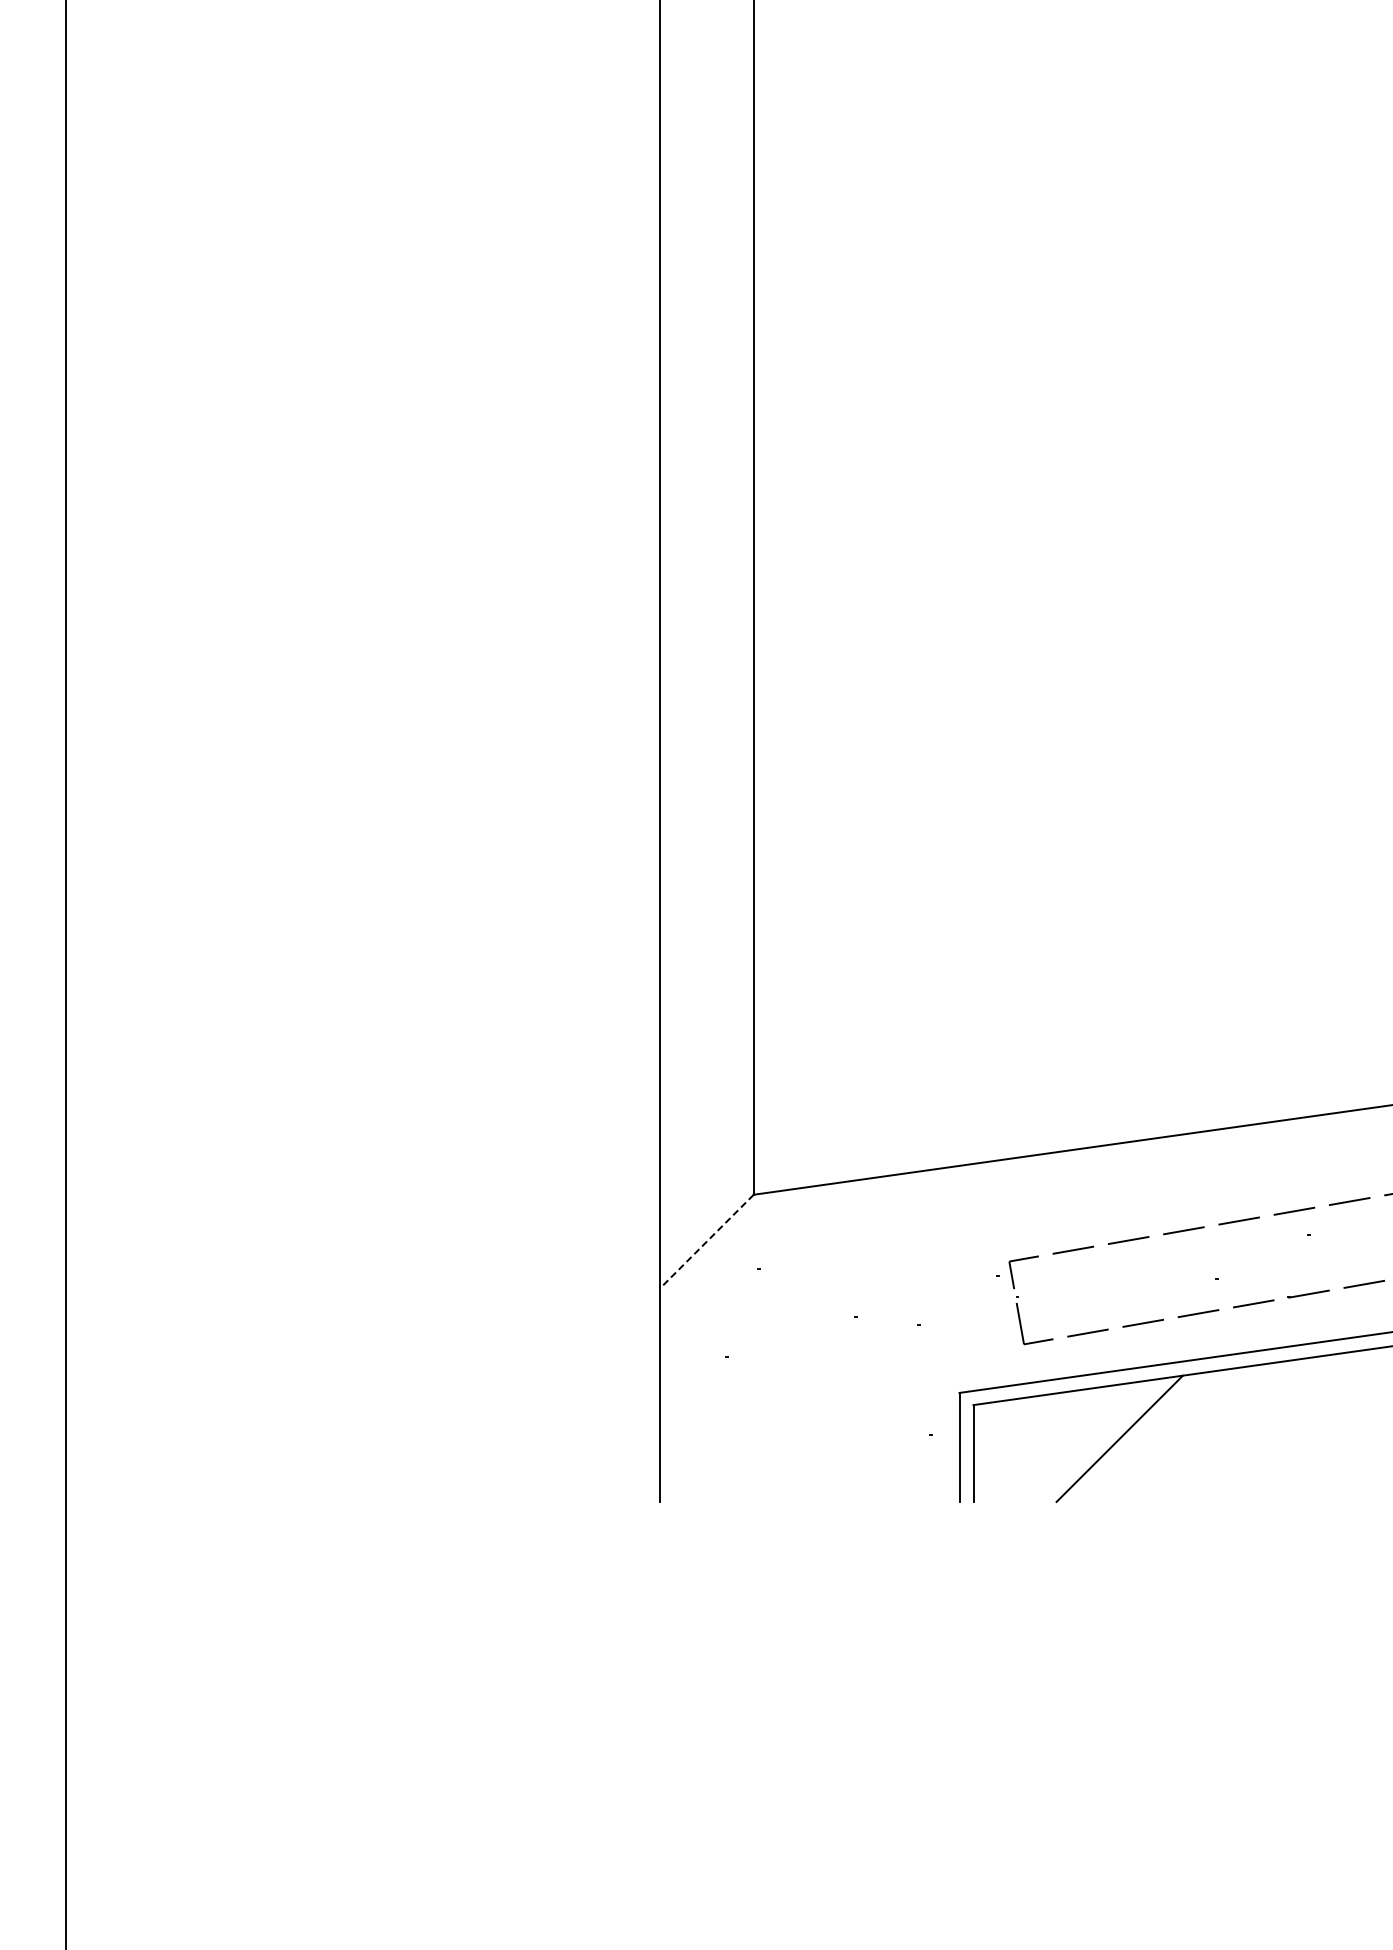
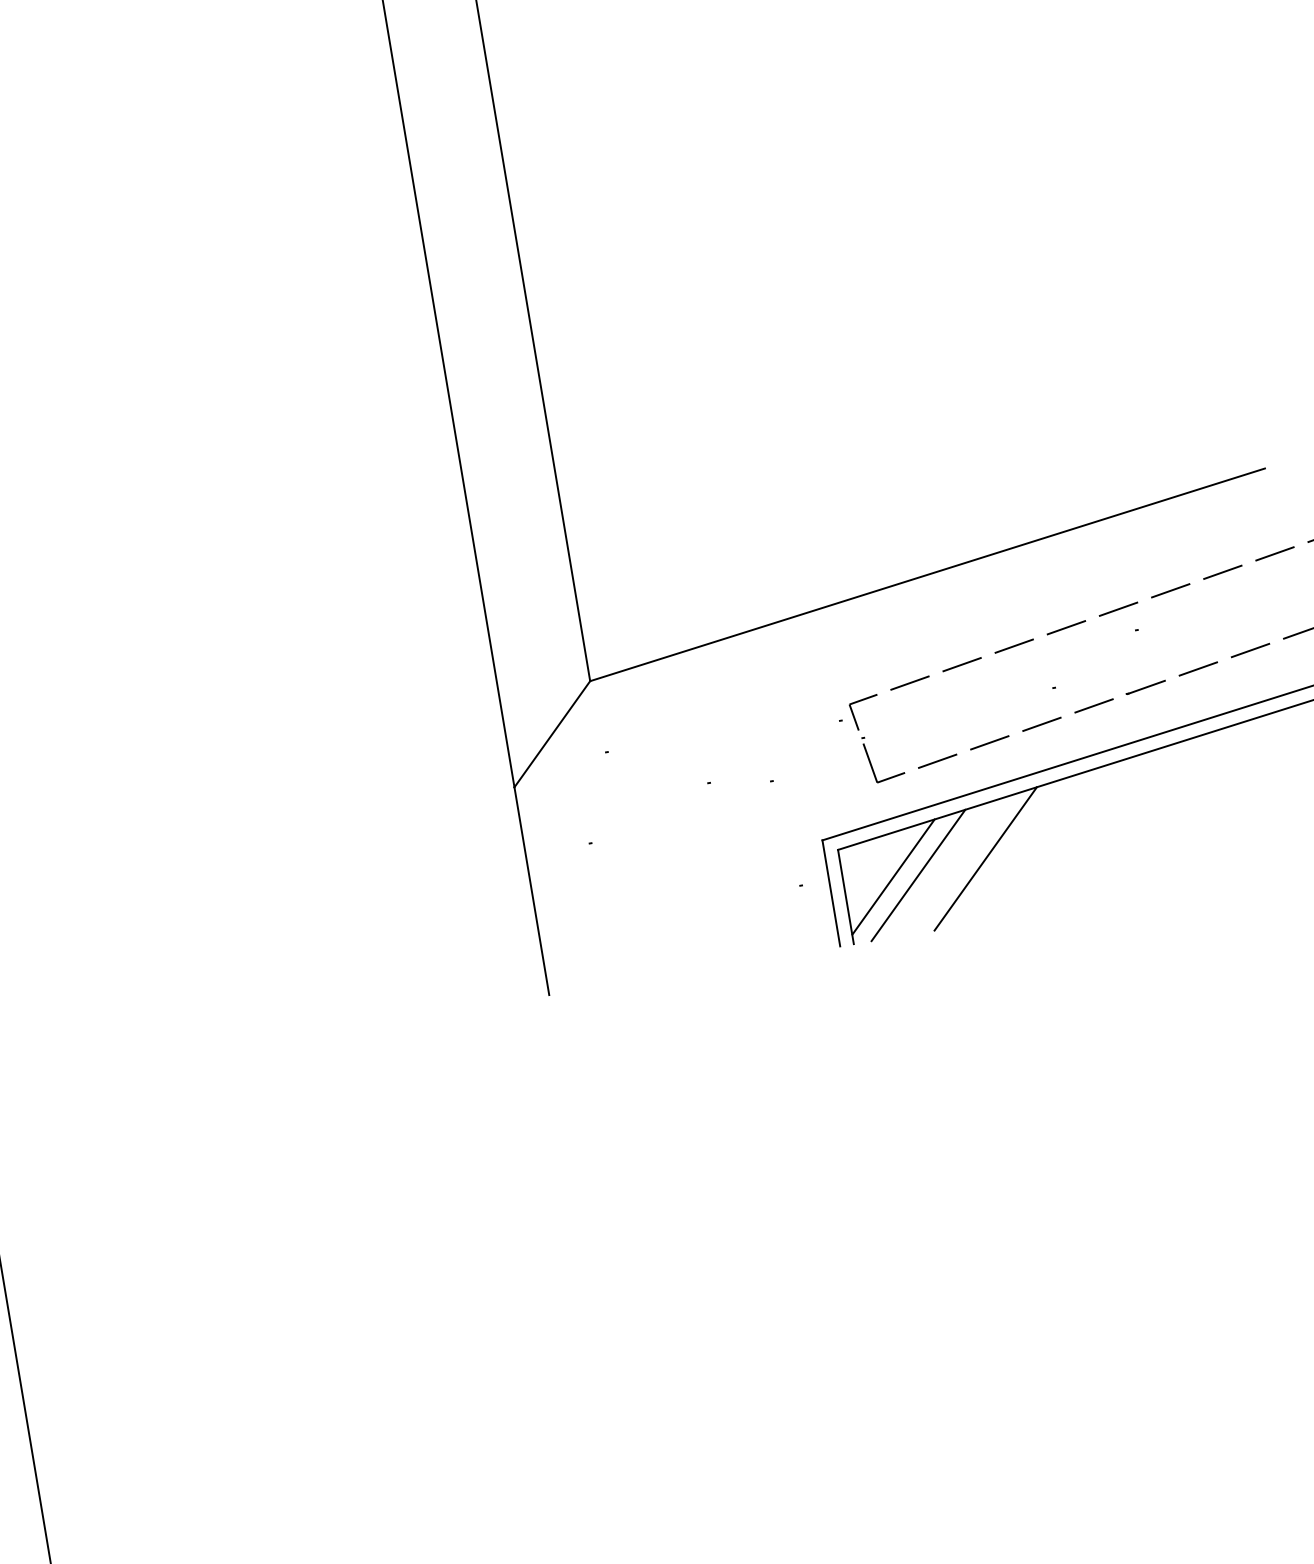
line: (706, 1241) -> (551, 734), dashed -> solid
line: (1024, 1441) -> (893, 877), added
line: (1049, 1443) -> (918, 874), added

